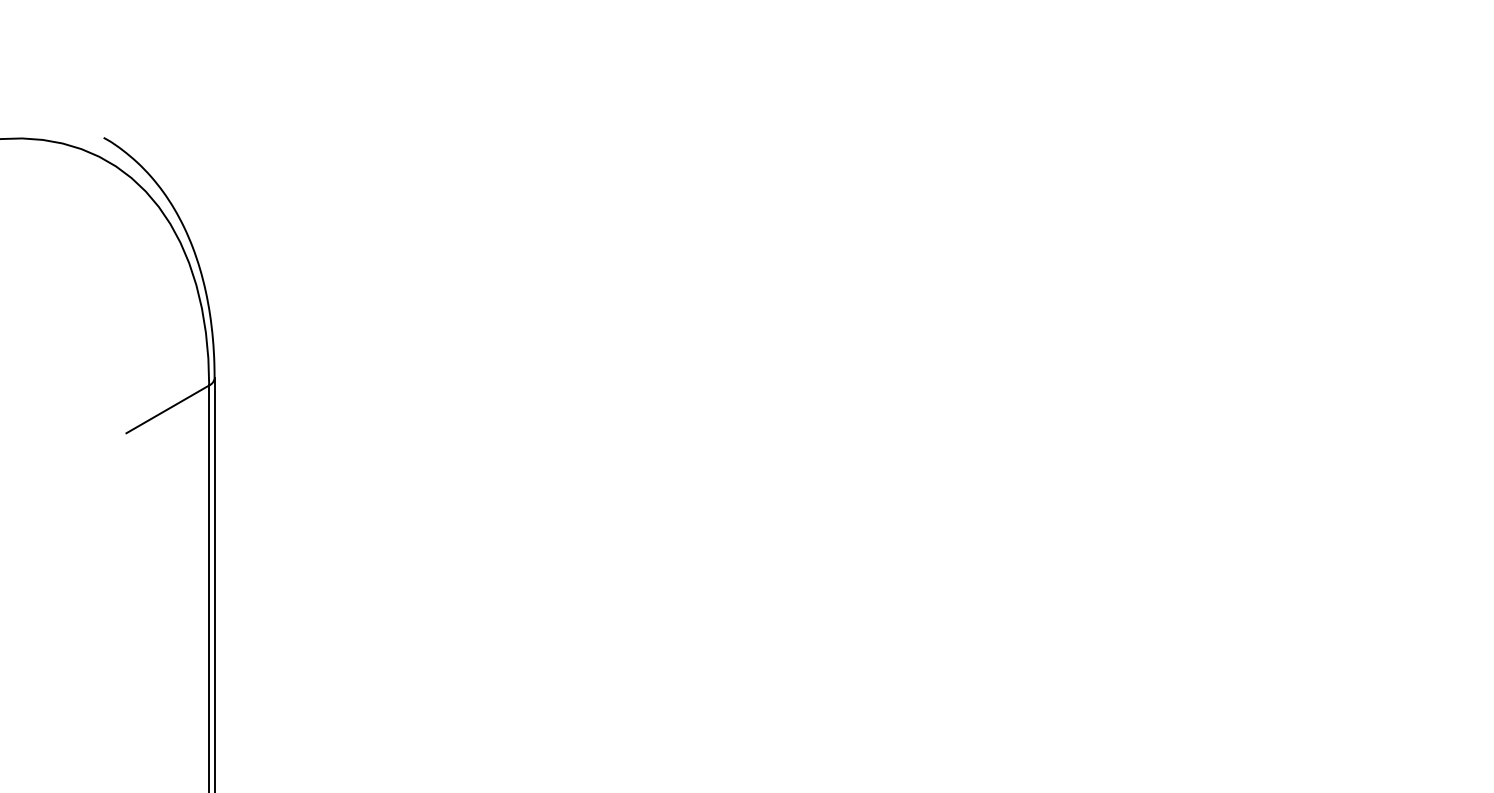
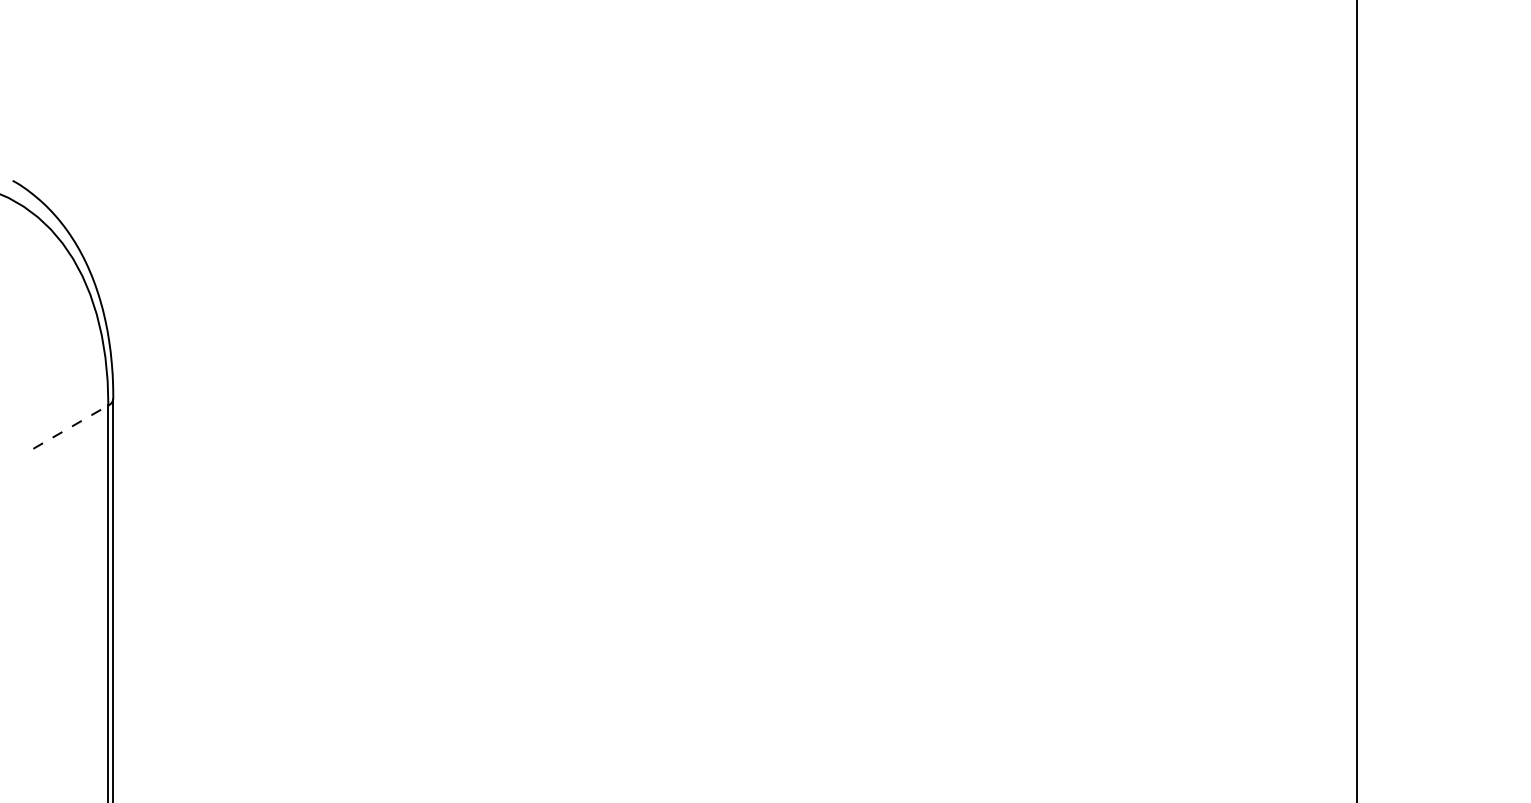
line: (168, 408) -> (71, 426), solid -> dashed

